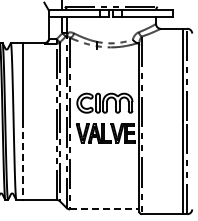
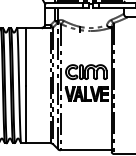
line: (22, 161) -> (25, 115), dashed -> solid
line: (104, 209) -> (86, 150), dashed -> solid

